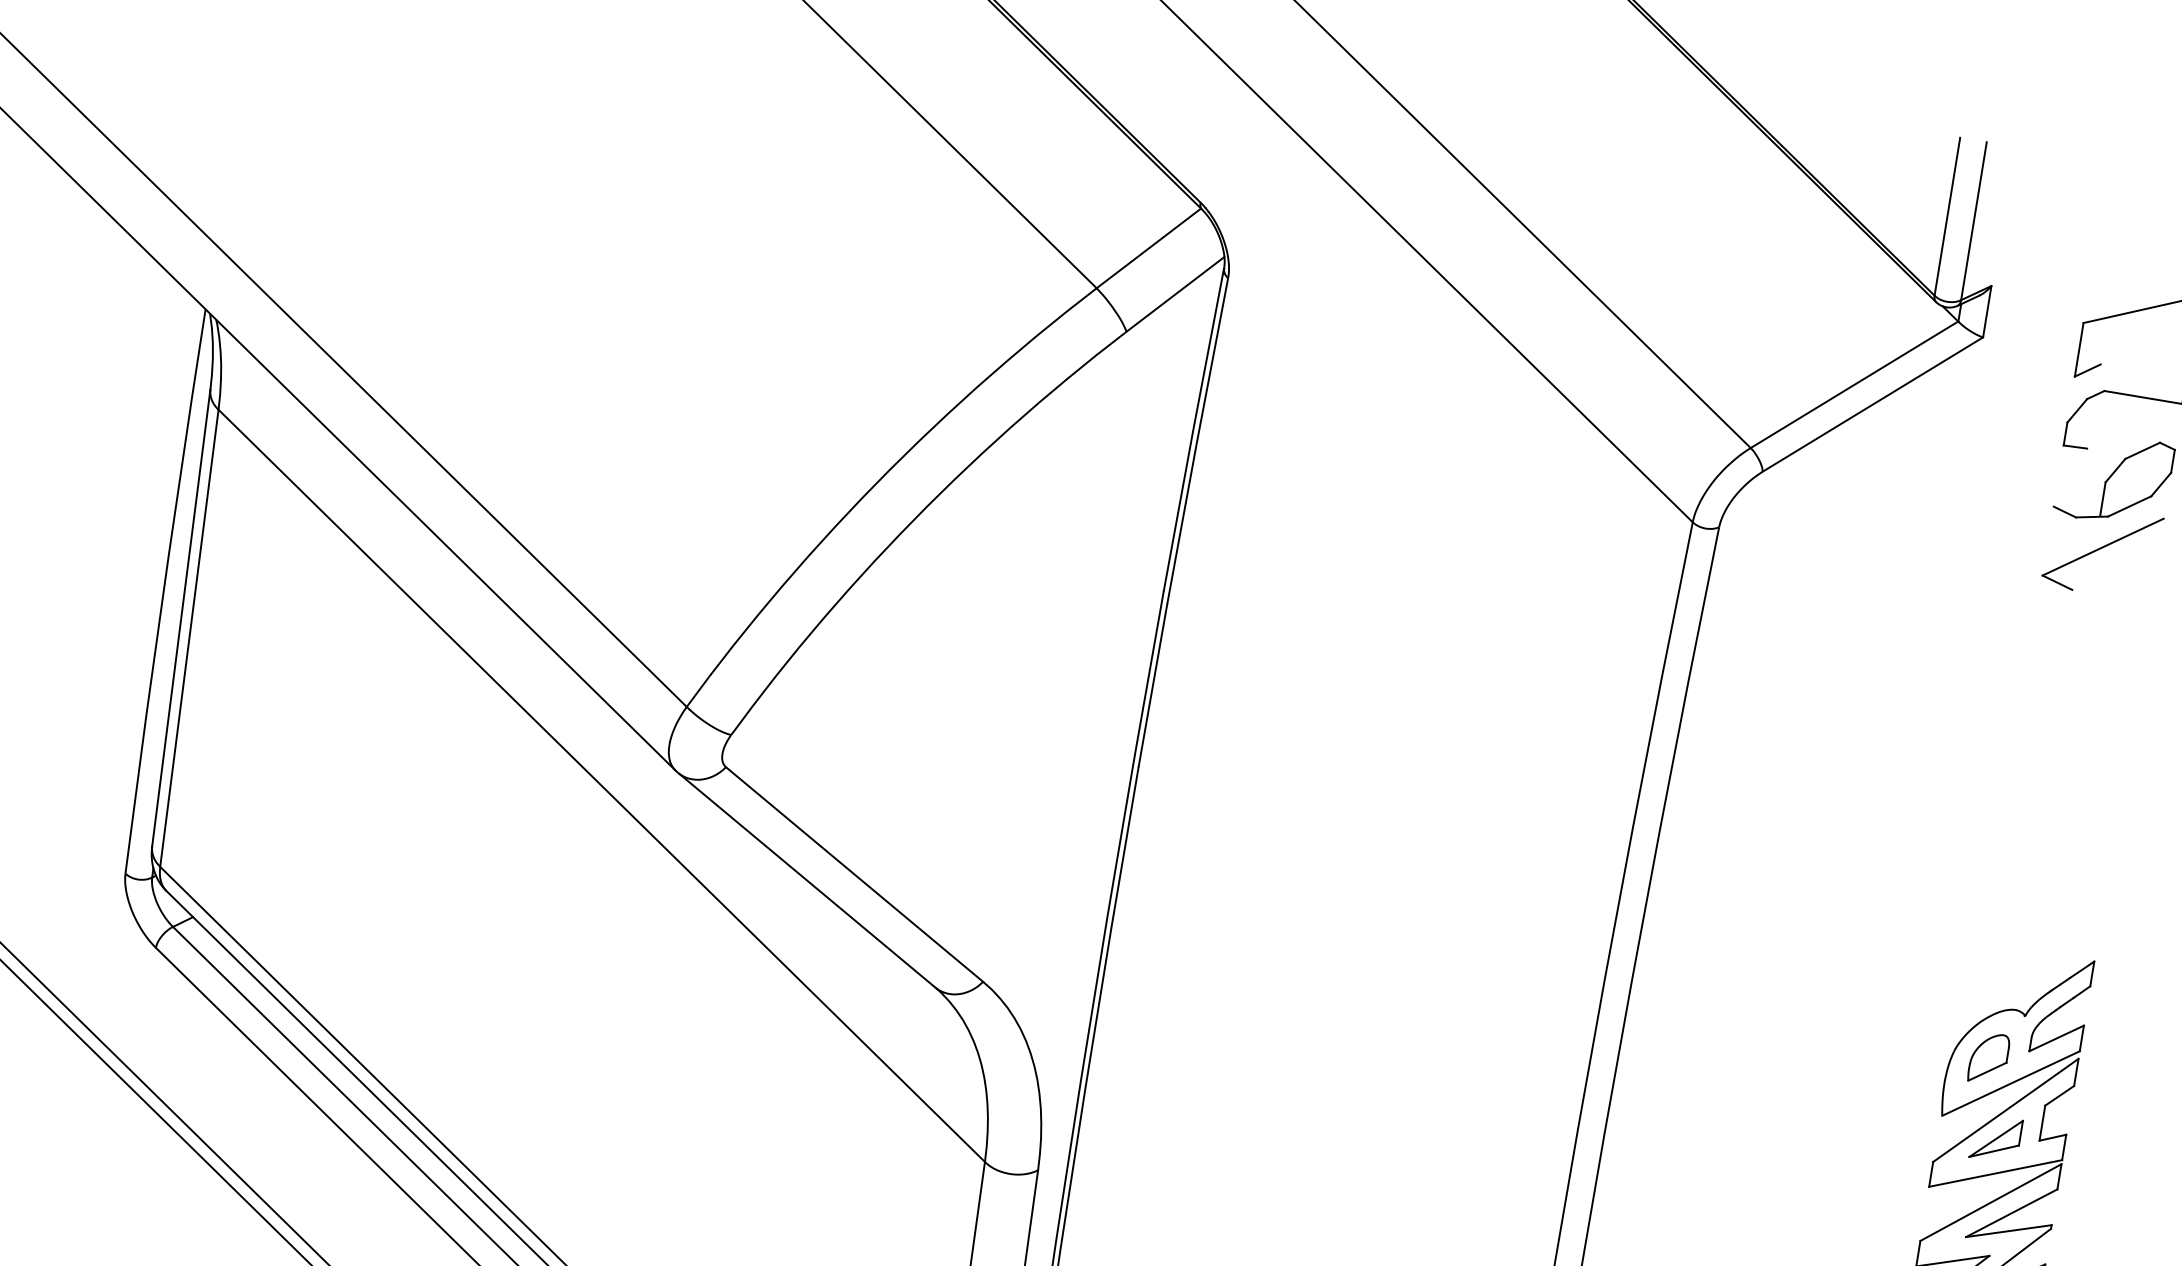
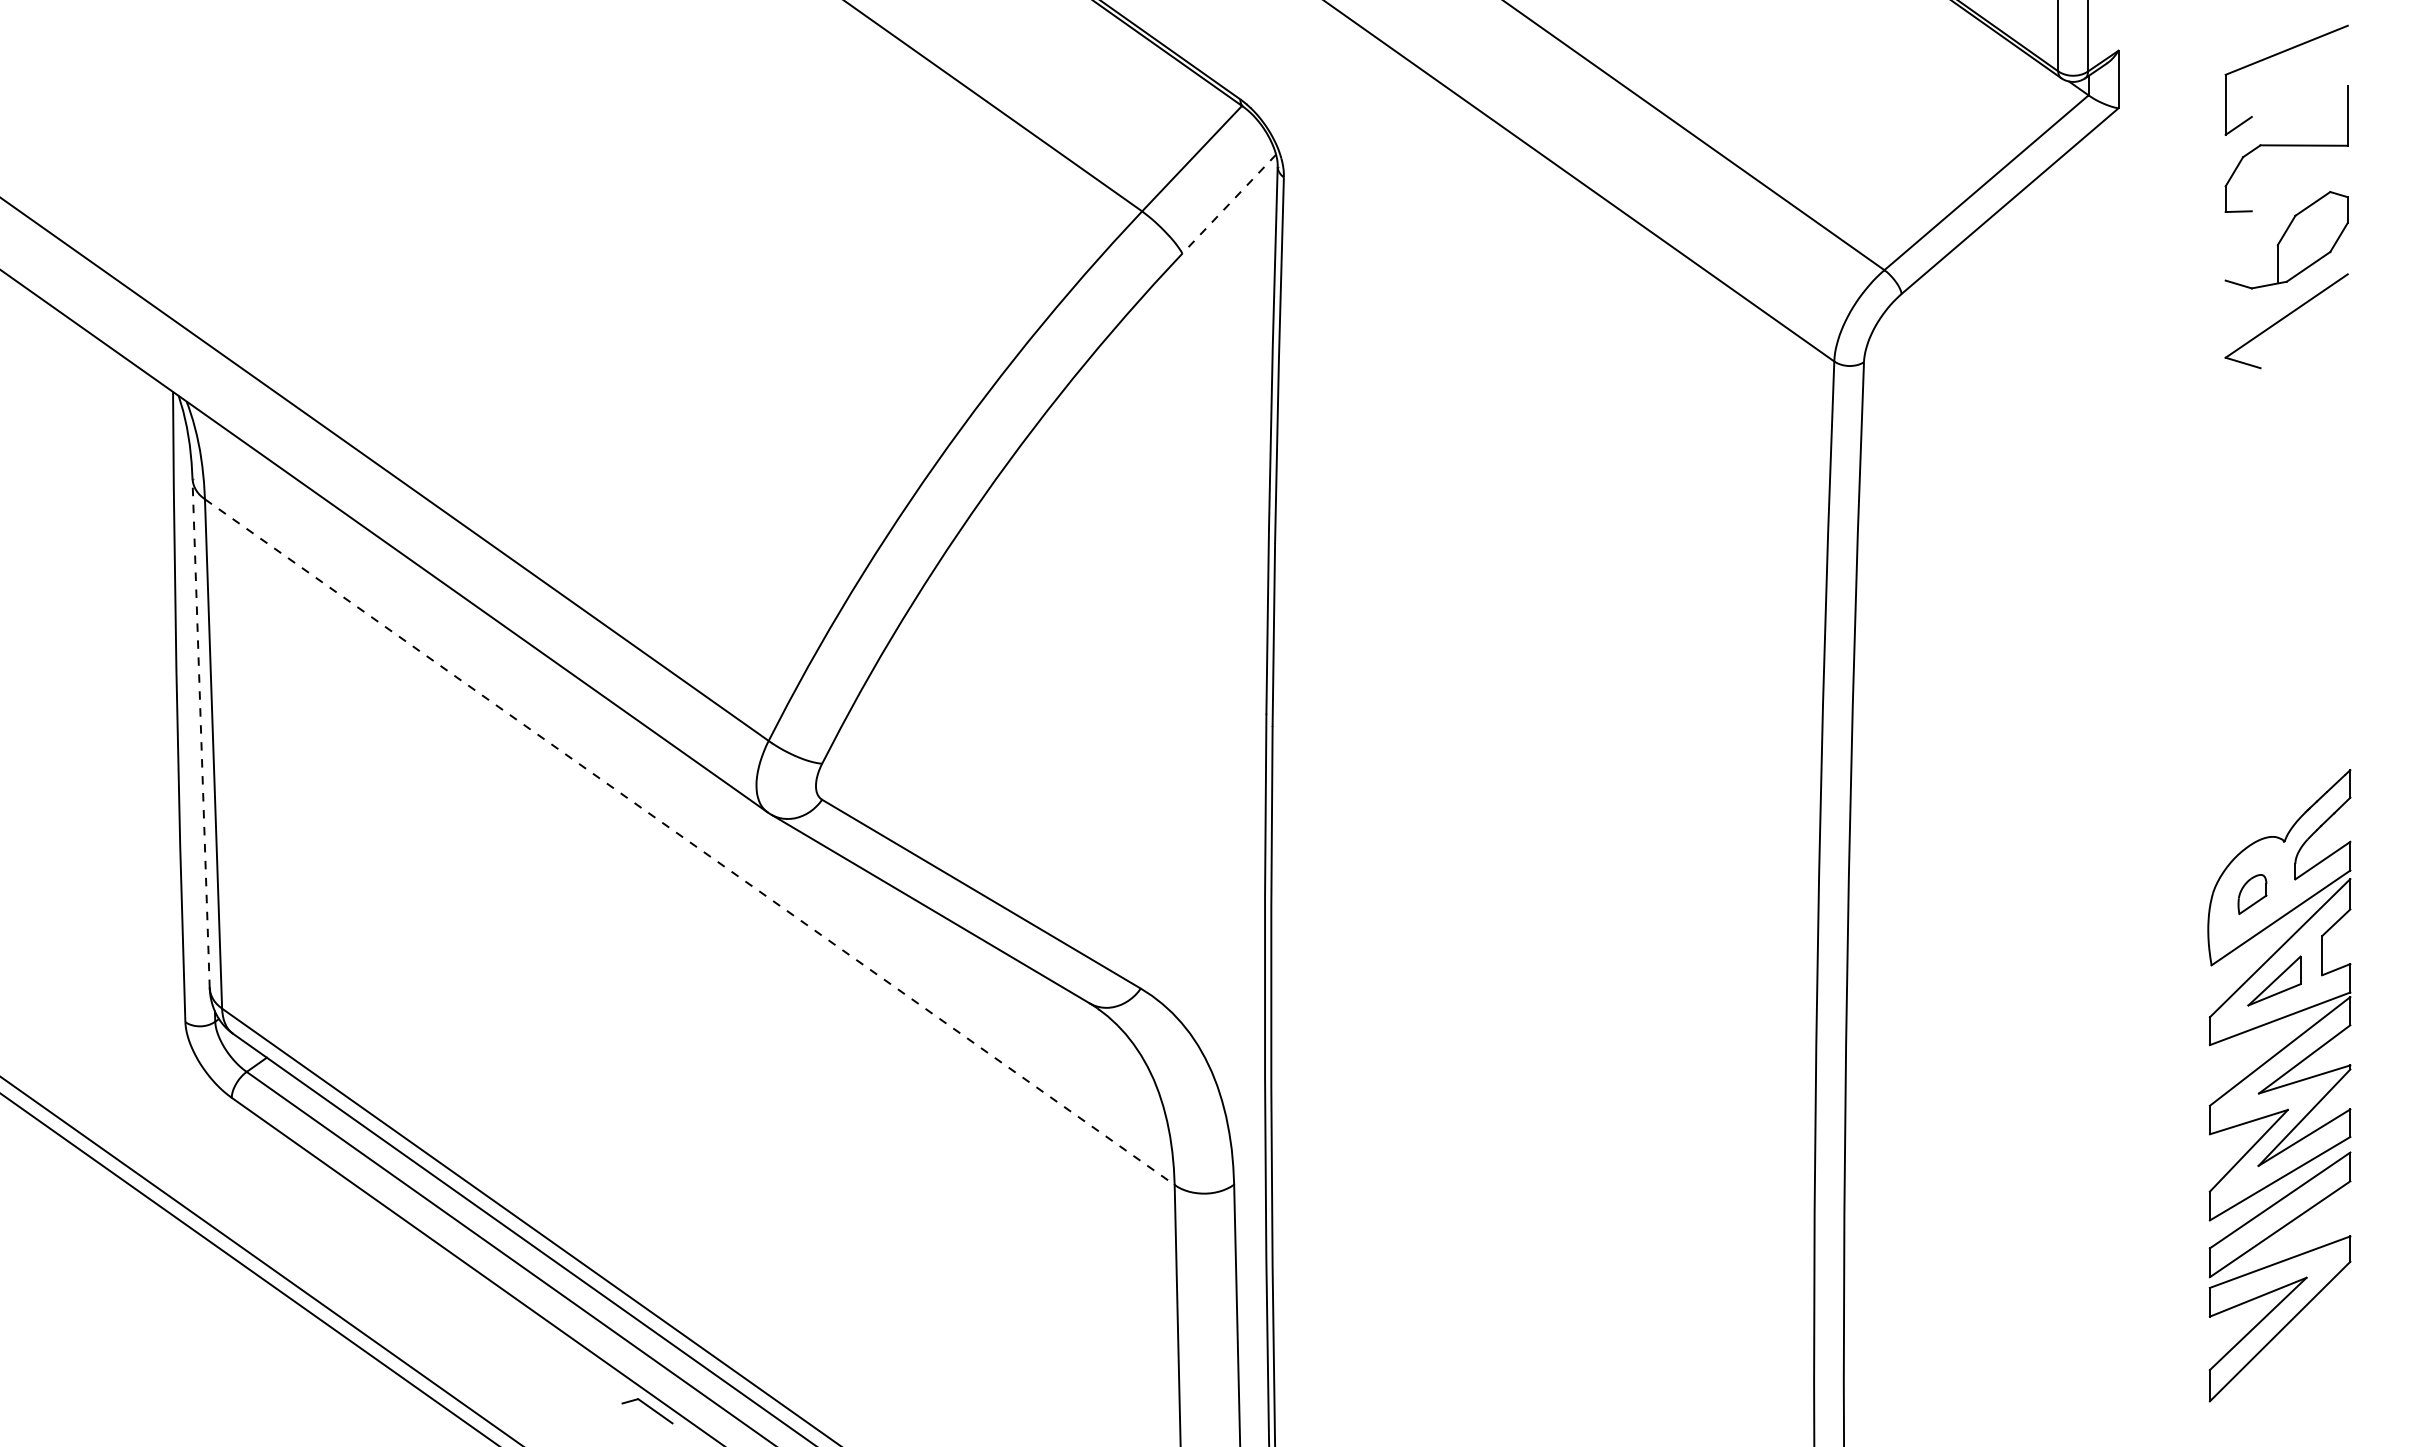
line: (1174, 294) -> (1228, 204), solid -> dashed
line: (181, 618) -> (201, 733), solid -> dashed
line: (601, 786) -> (689, 842), solid -> dashed
part: (1988, 1058) -> (2252, 894), size x0.7

